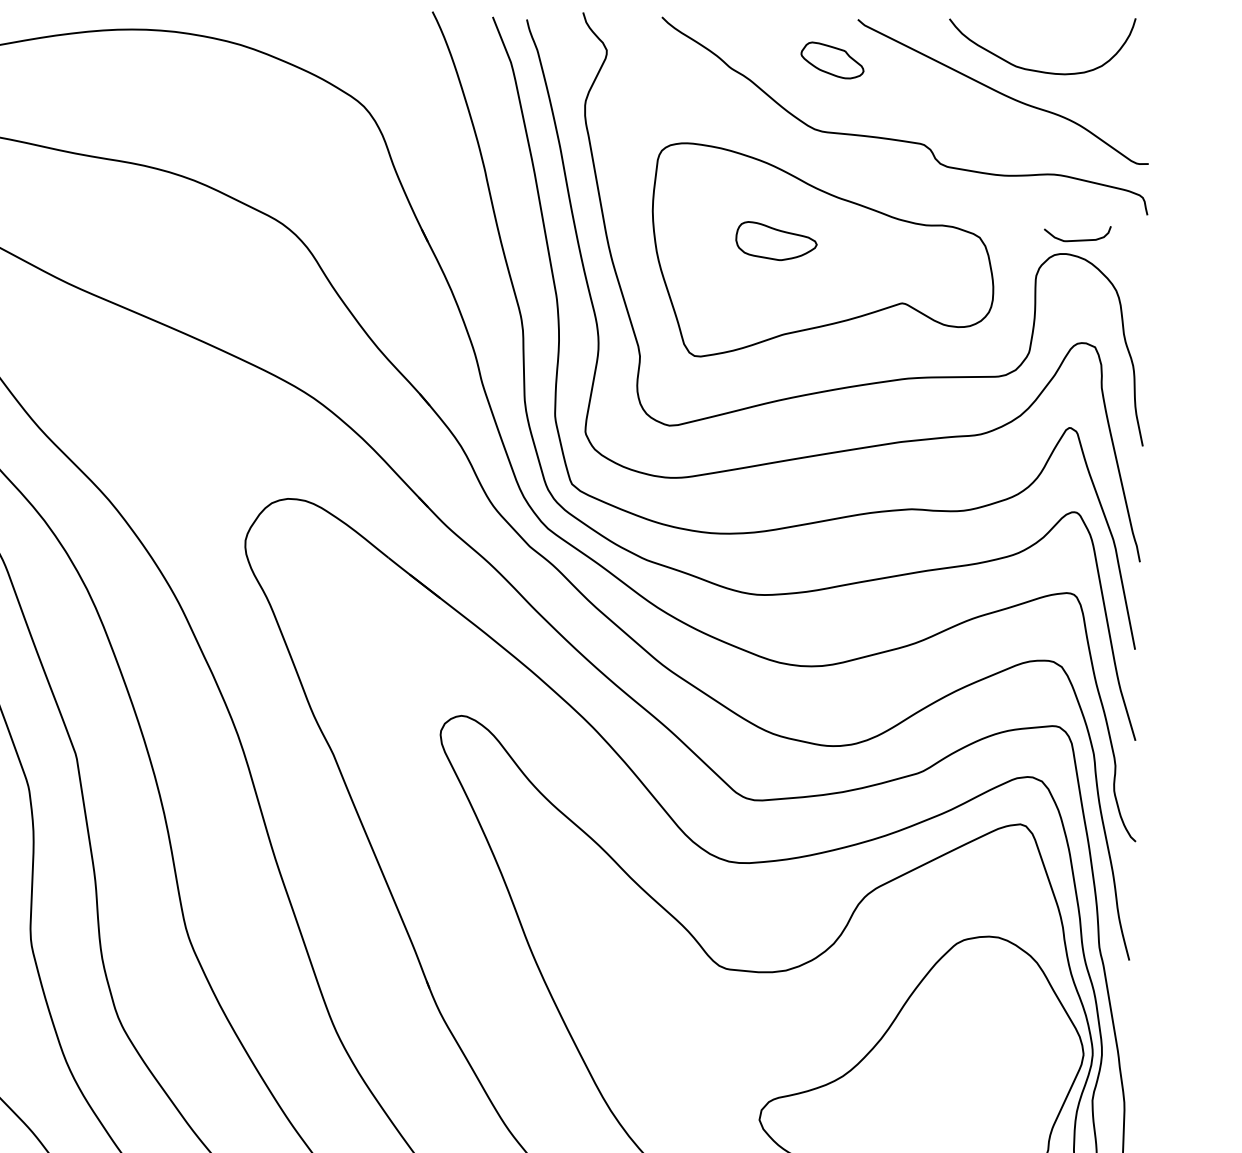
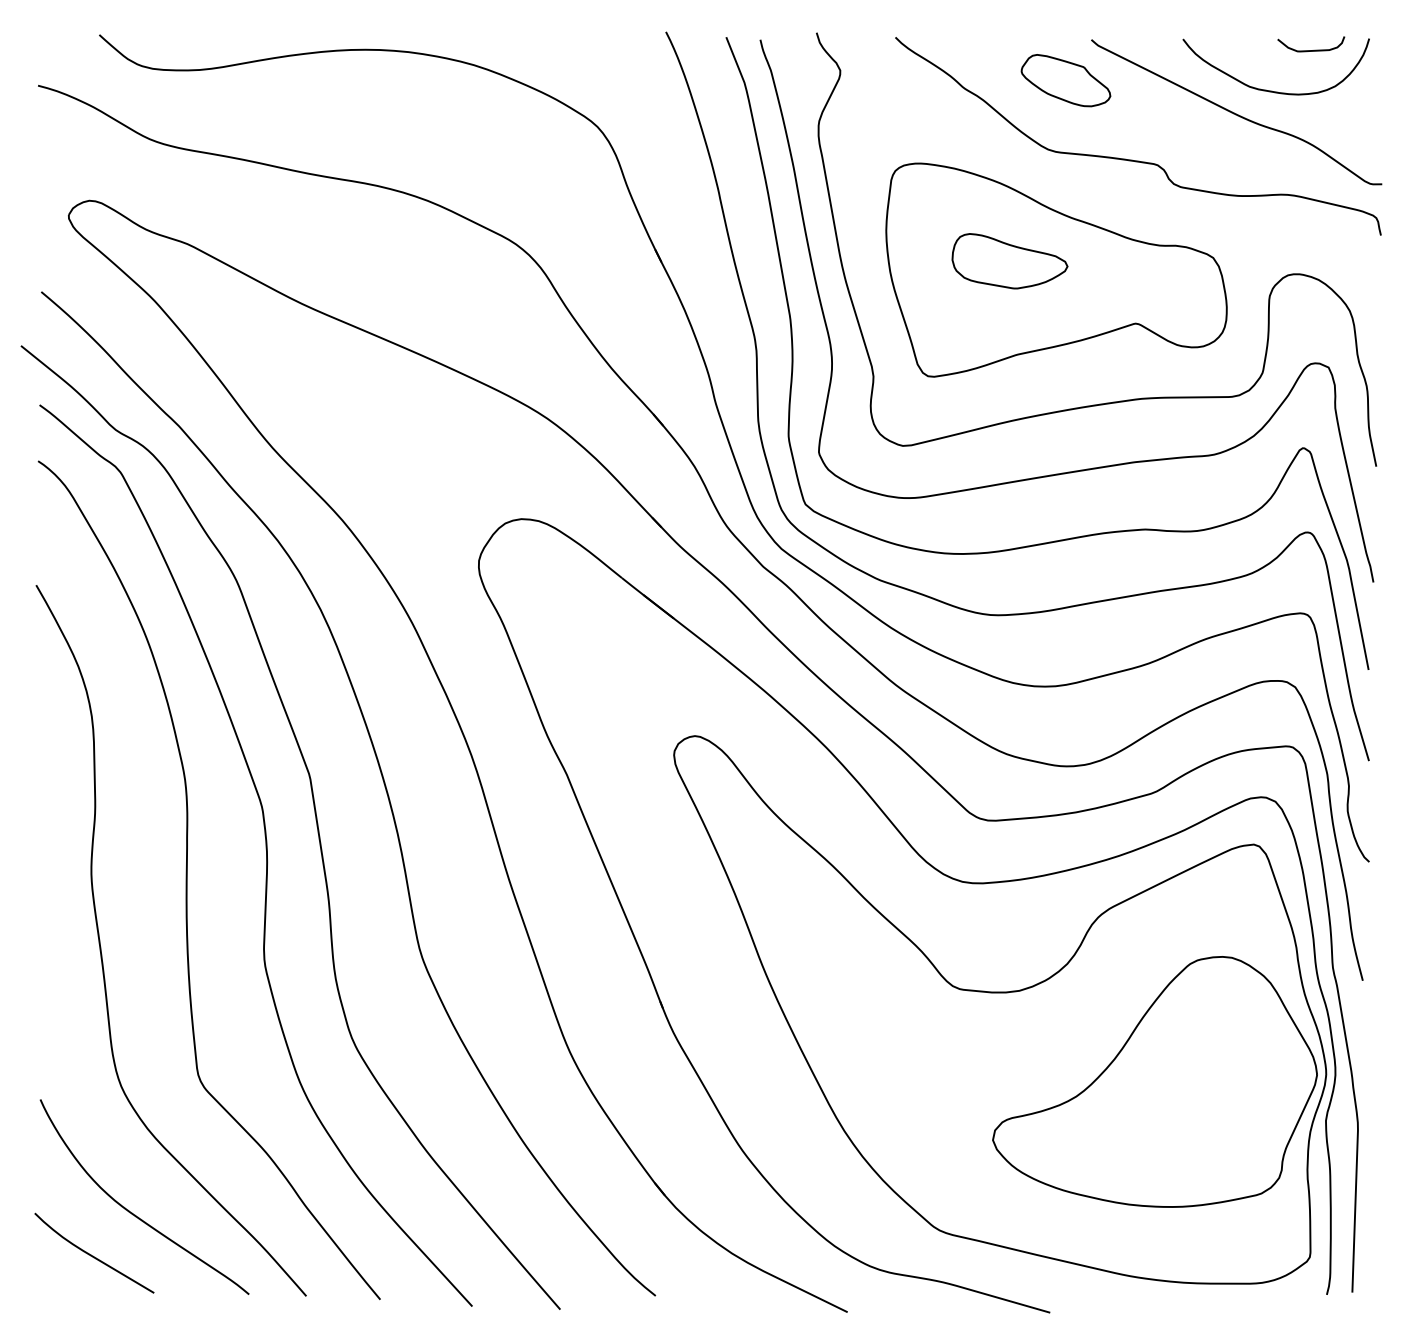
part: (832, 60) -> (1065, 80), size x1.43
curve: (1081, 239) -> (1314, 49), moved
part: (776, 241) -> (1009, 261), size x1.43

